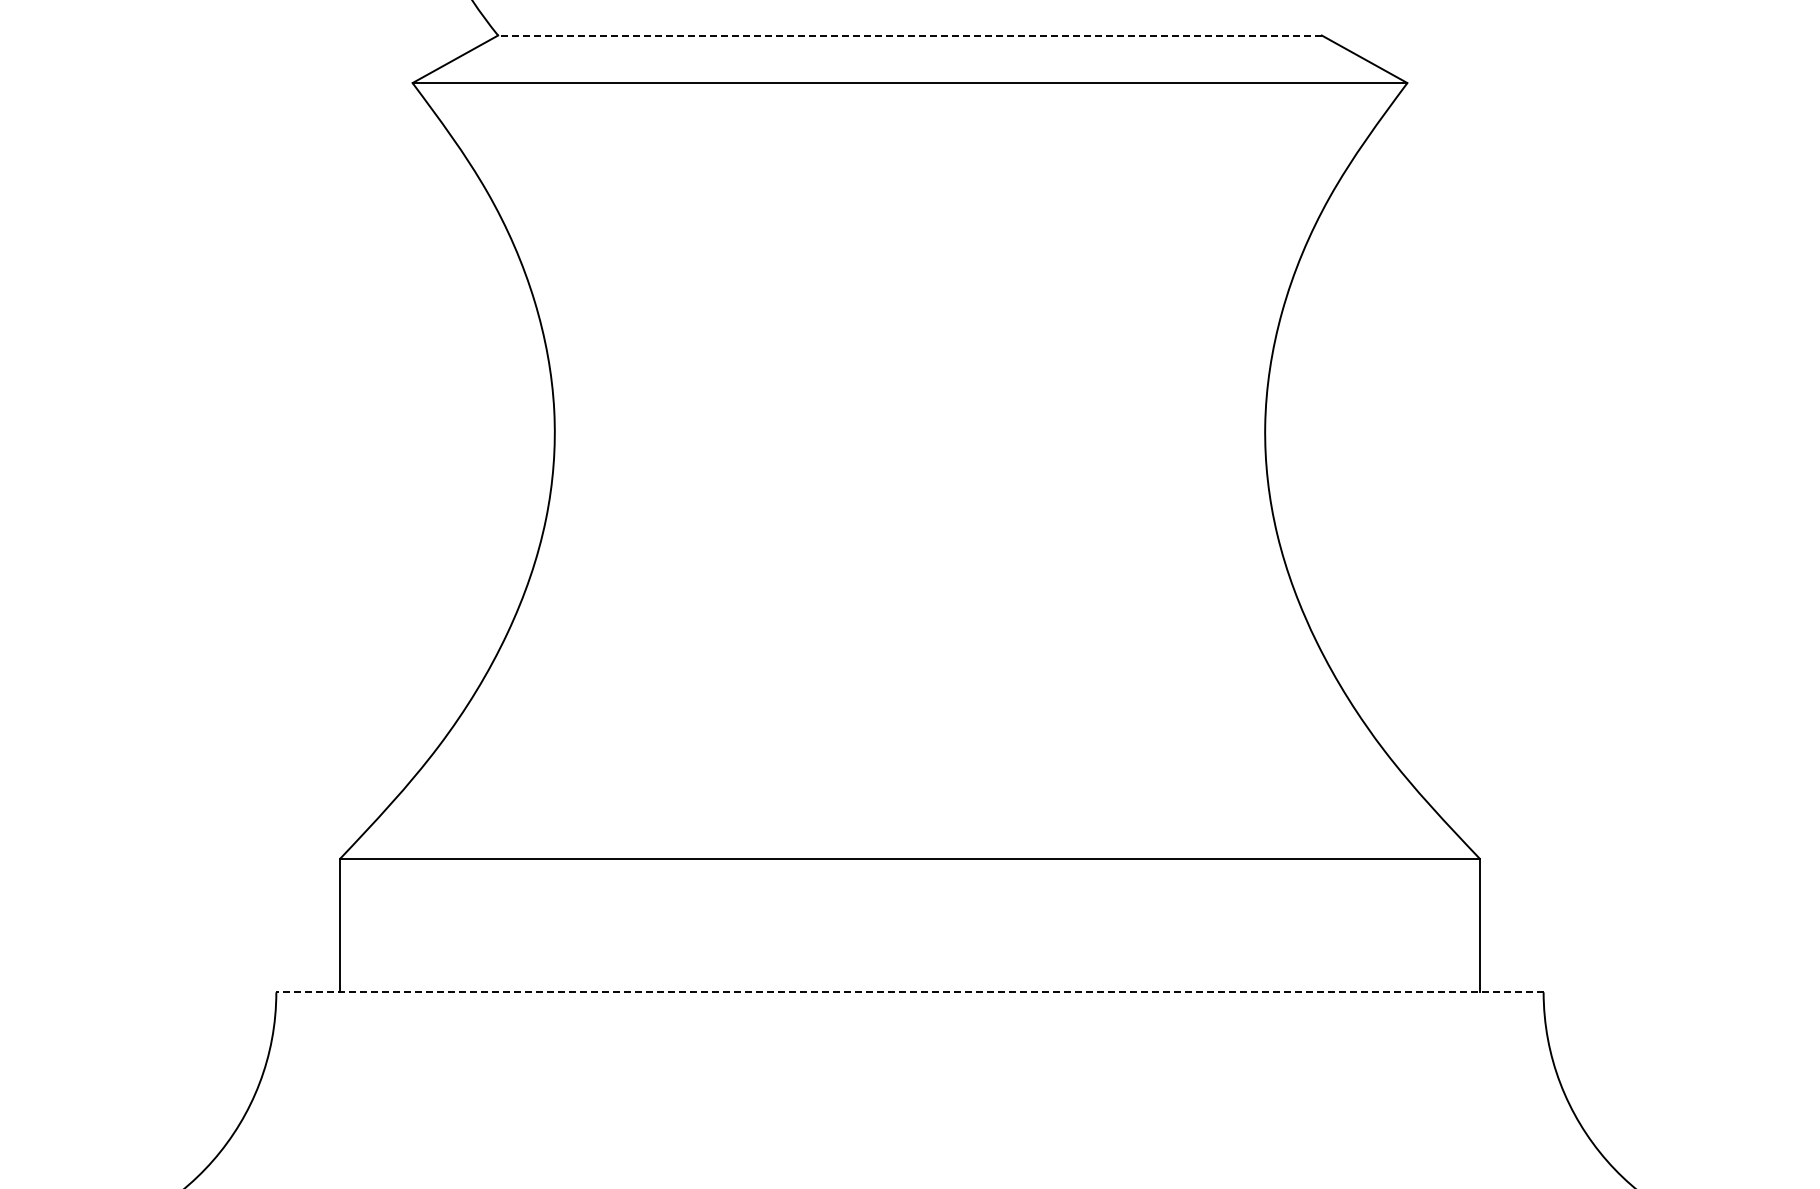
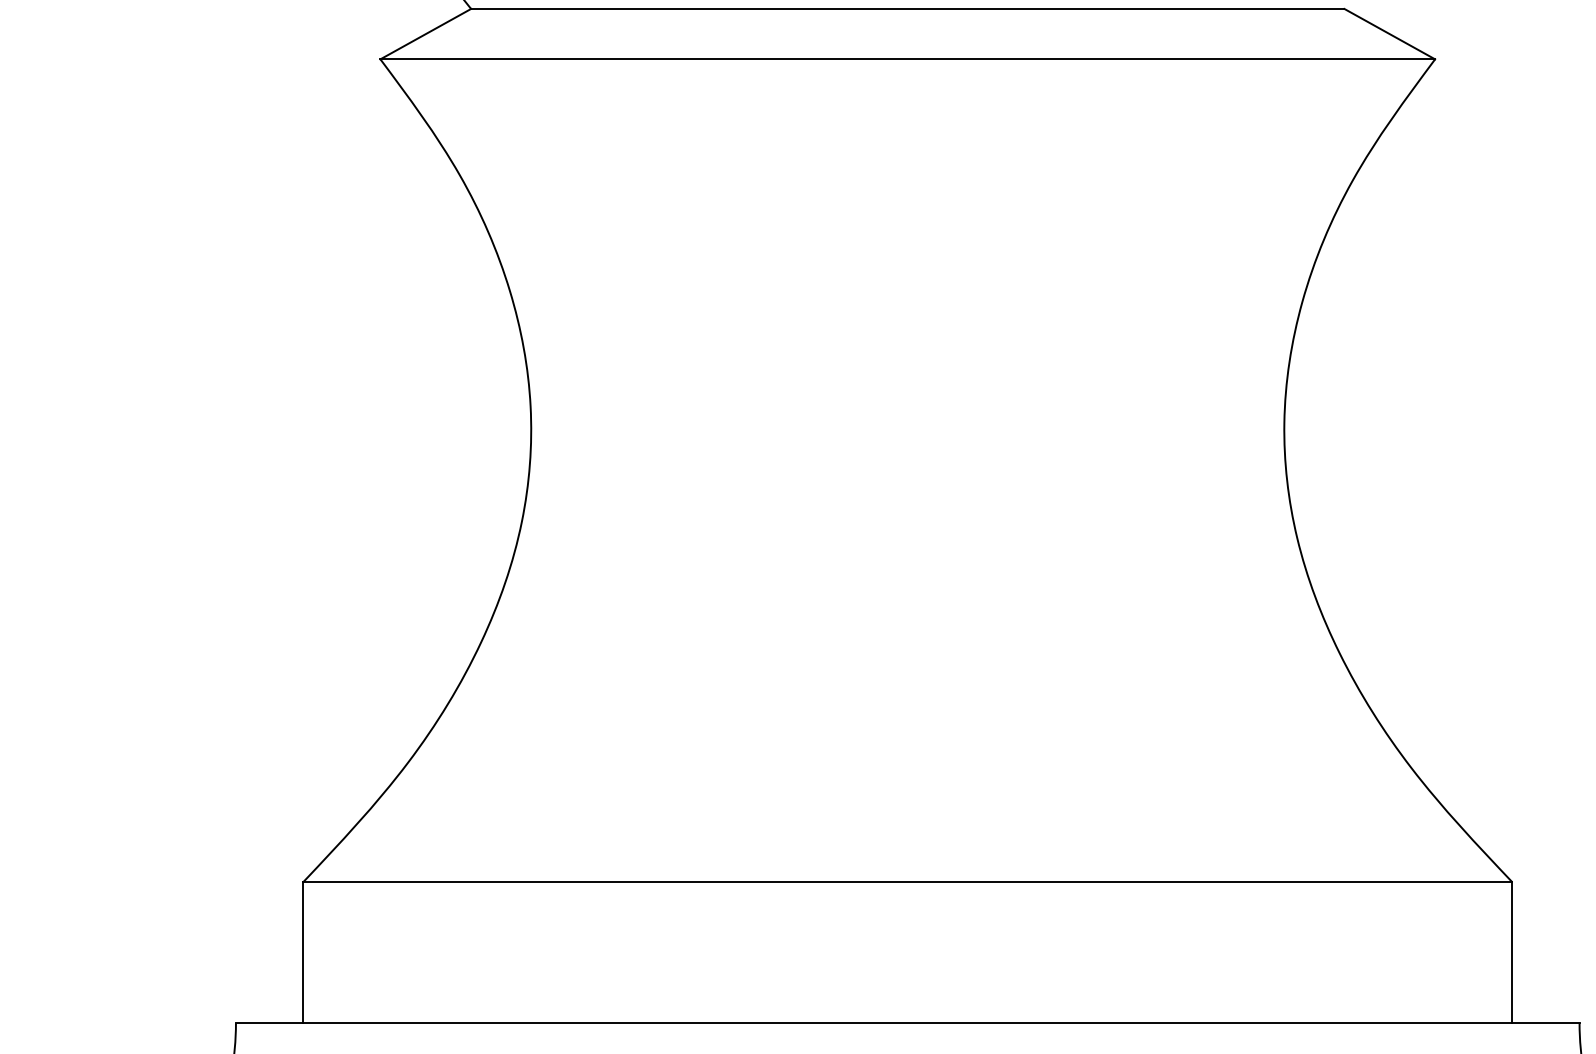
line: (910, 35) -> (908, 8), dashed -> solid
line: (910, 992) -> (908, 1023), dashed -> solid

